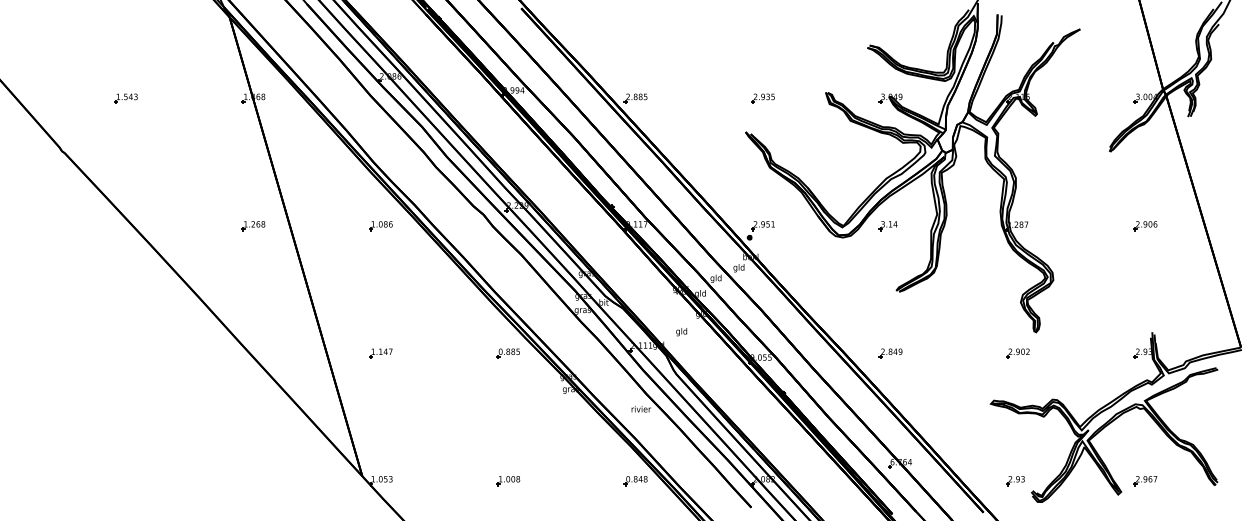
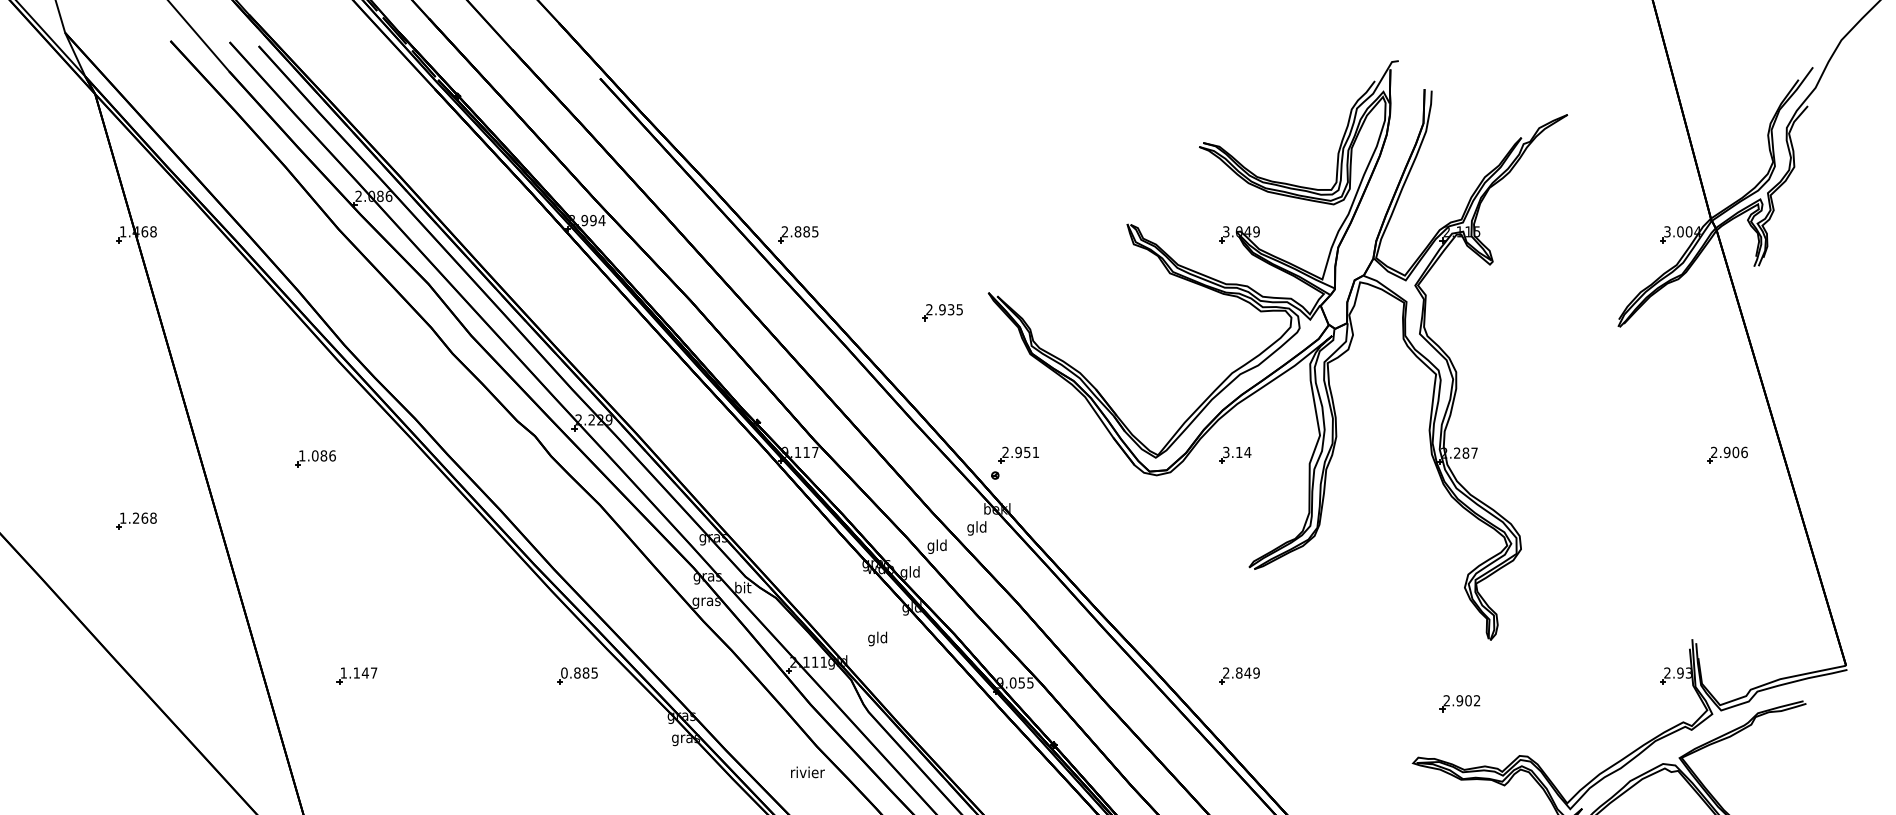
part: (762, 98) -> (941, 312), moved
part: (253, 226) -> (136, 521), moved
part: (380, 226) -> (314, 459), moved
part: (1145, 226) -> (1727, 456), moved
part: (1017, 353) -> (1459, 703), moved

